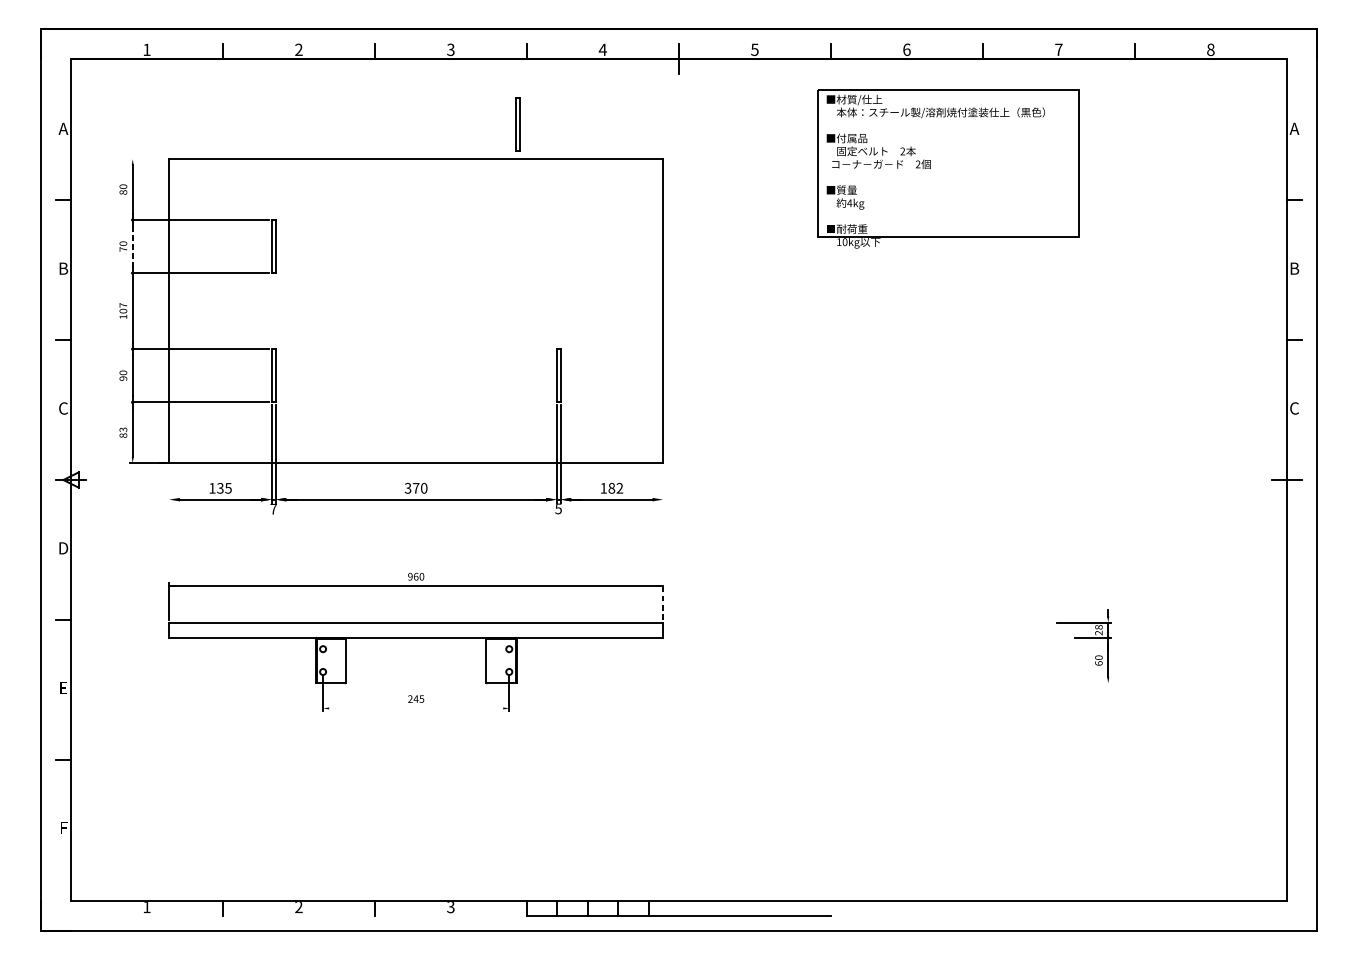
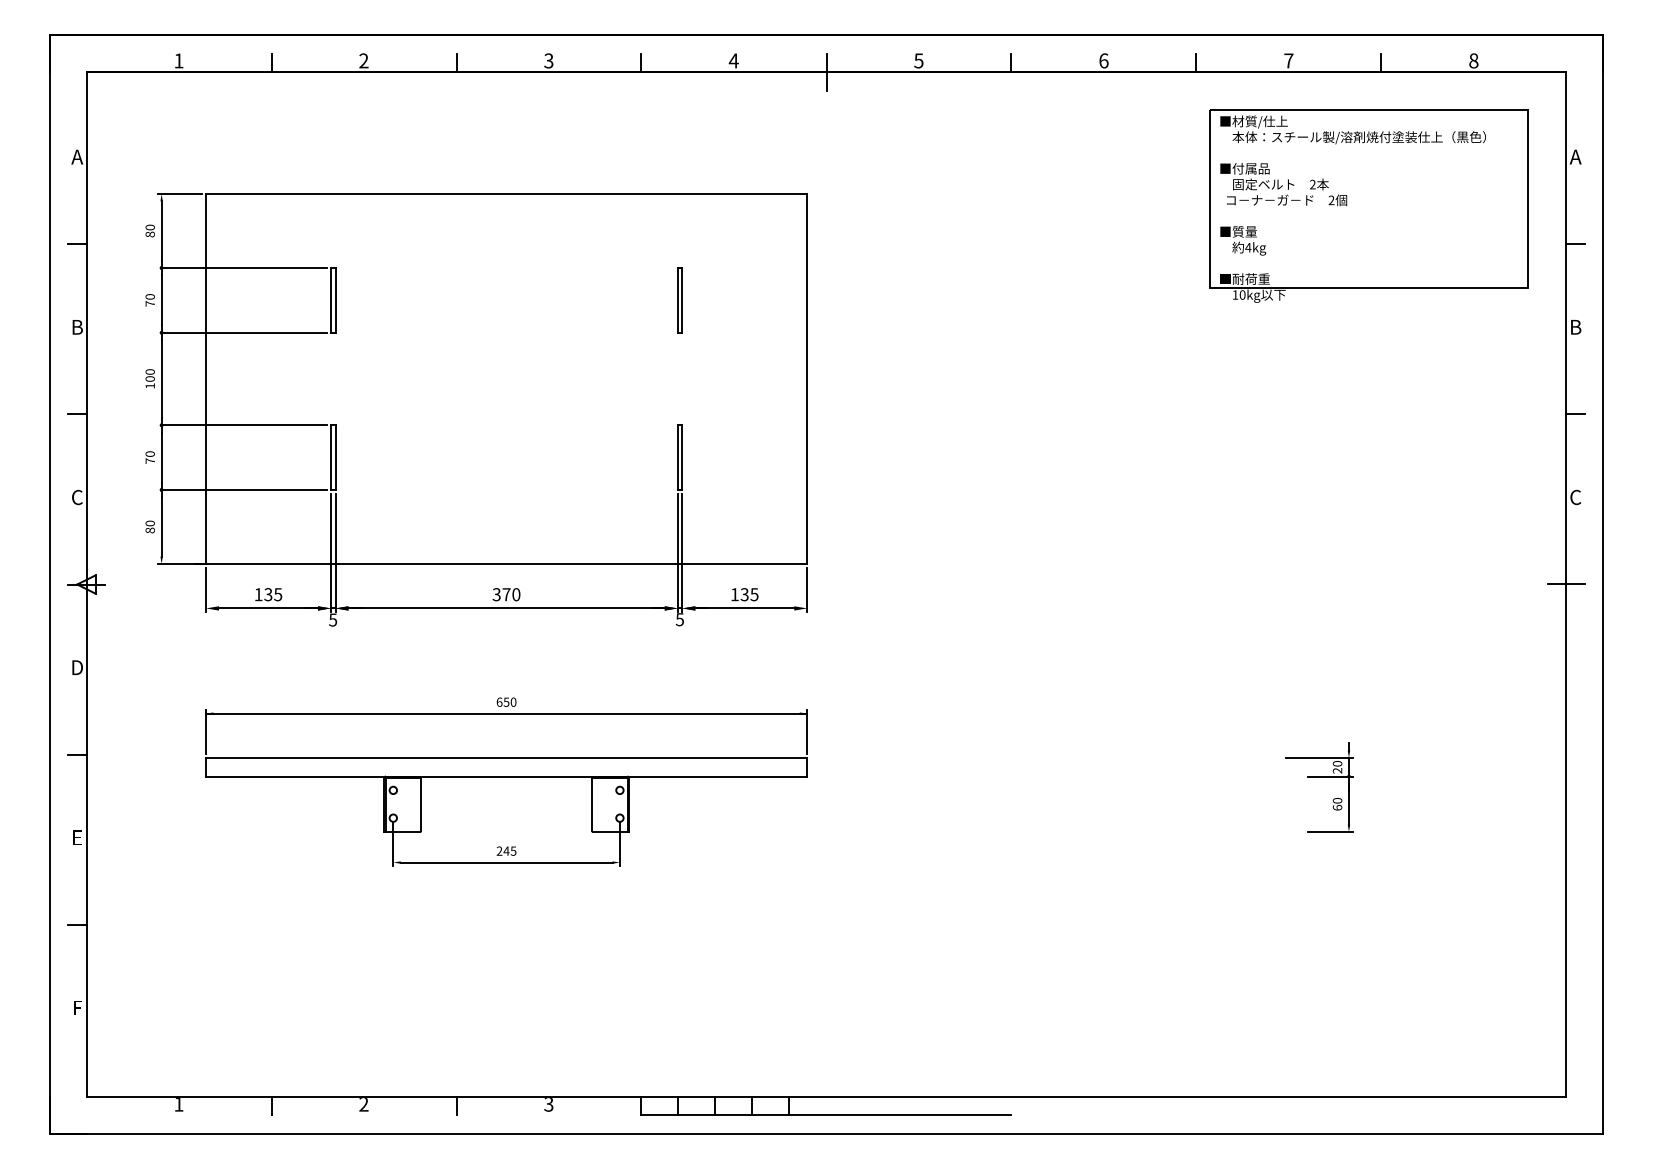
part: (517, 124) -> (679, 300), moved
line: (147, 159) -> (179, 194), added
part: (948, 168) -> (1368, 205), moved
line: (132, 246) -> (161, 300), dashed -> solid
text: (122, 304) -> (149, 371), 107 -> 100
text: (122, 378) -> (149, 460), 90 -> 70
text: (122, 429) -> (149, 523), 83 -> 80
line: (169, 484) -> (206, 589), added
line: (663, 484) -> (807, 589), added
text: (615, 488) -> (749, 594), 182 -> 135
text: (273, 508) -> (333, 619), 7 -> 5
text: (412, 576) -> (502, 701), 960 -> 650
line: (663, 600) -> (807, 731), dashed -> solid
text: (1098, 627) -> (1337, 763), 28 -> 20
line: (1093, 683) -> (1330, 832), added
line: (416, 708) -> (506, 862), added

